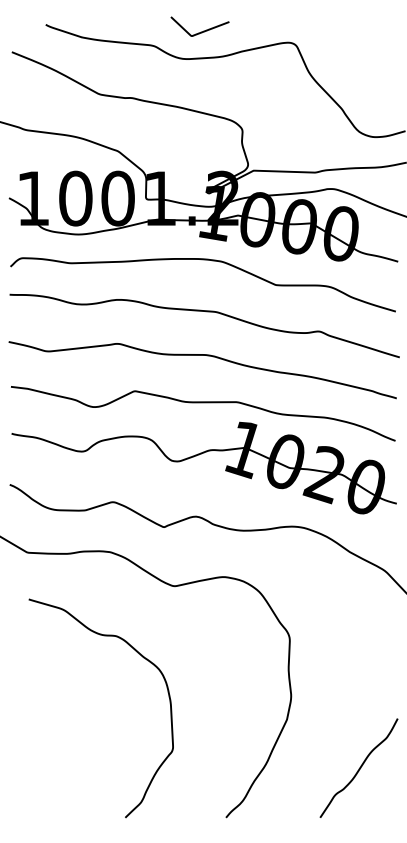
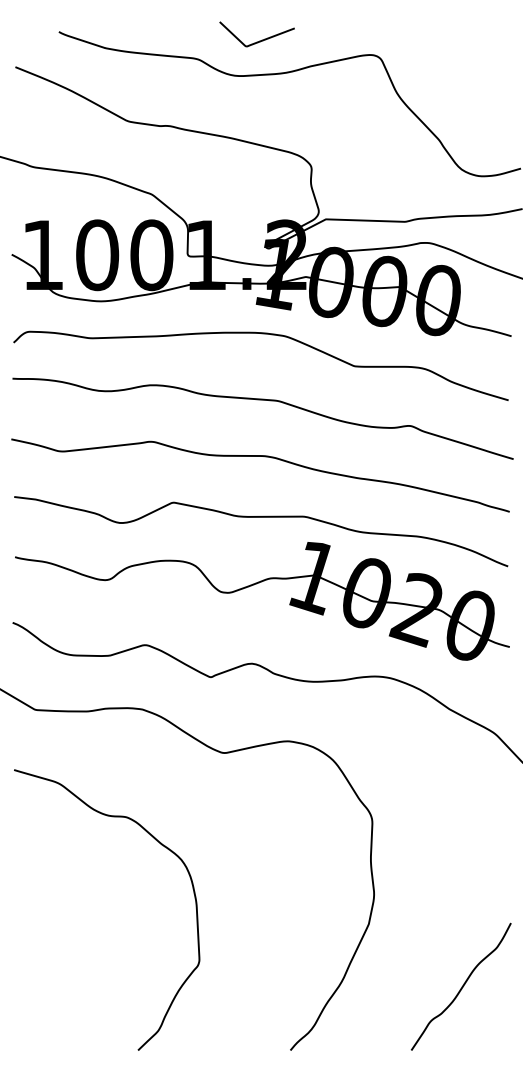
curve: (143, 658) -> (161, 845), moved

